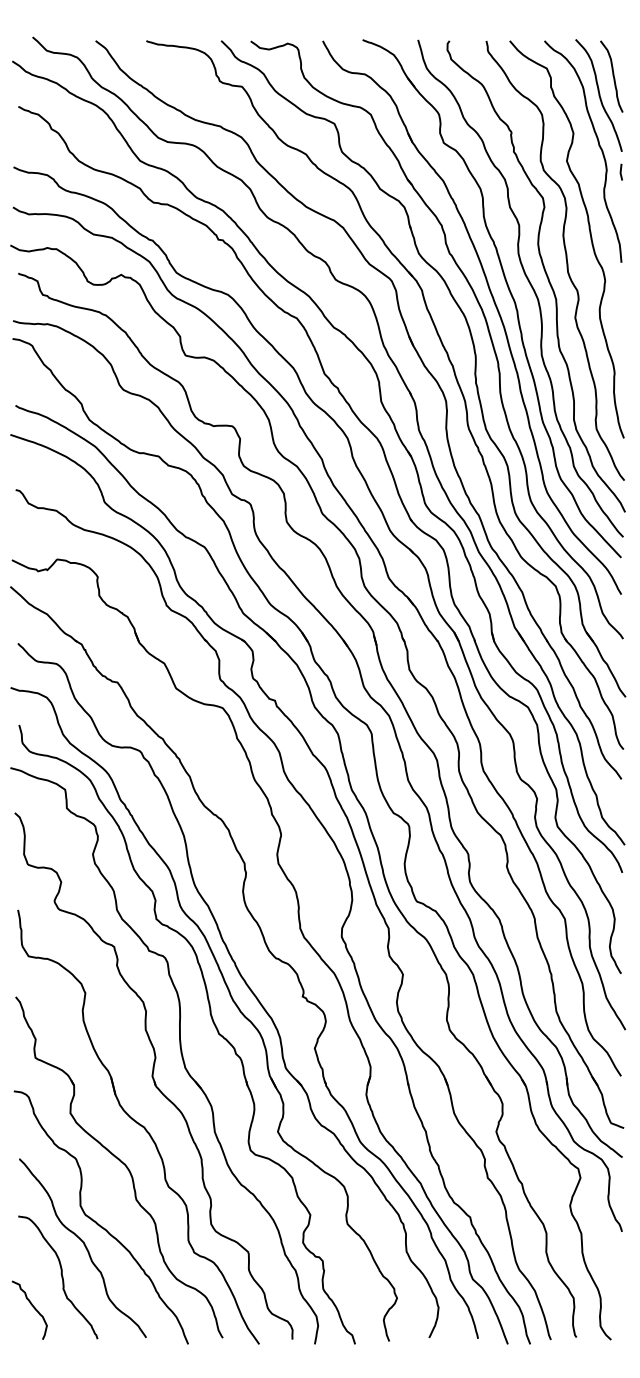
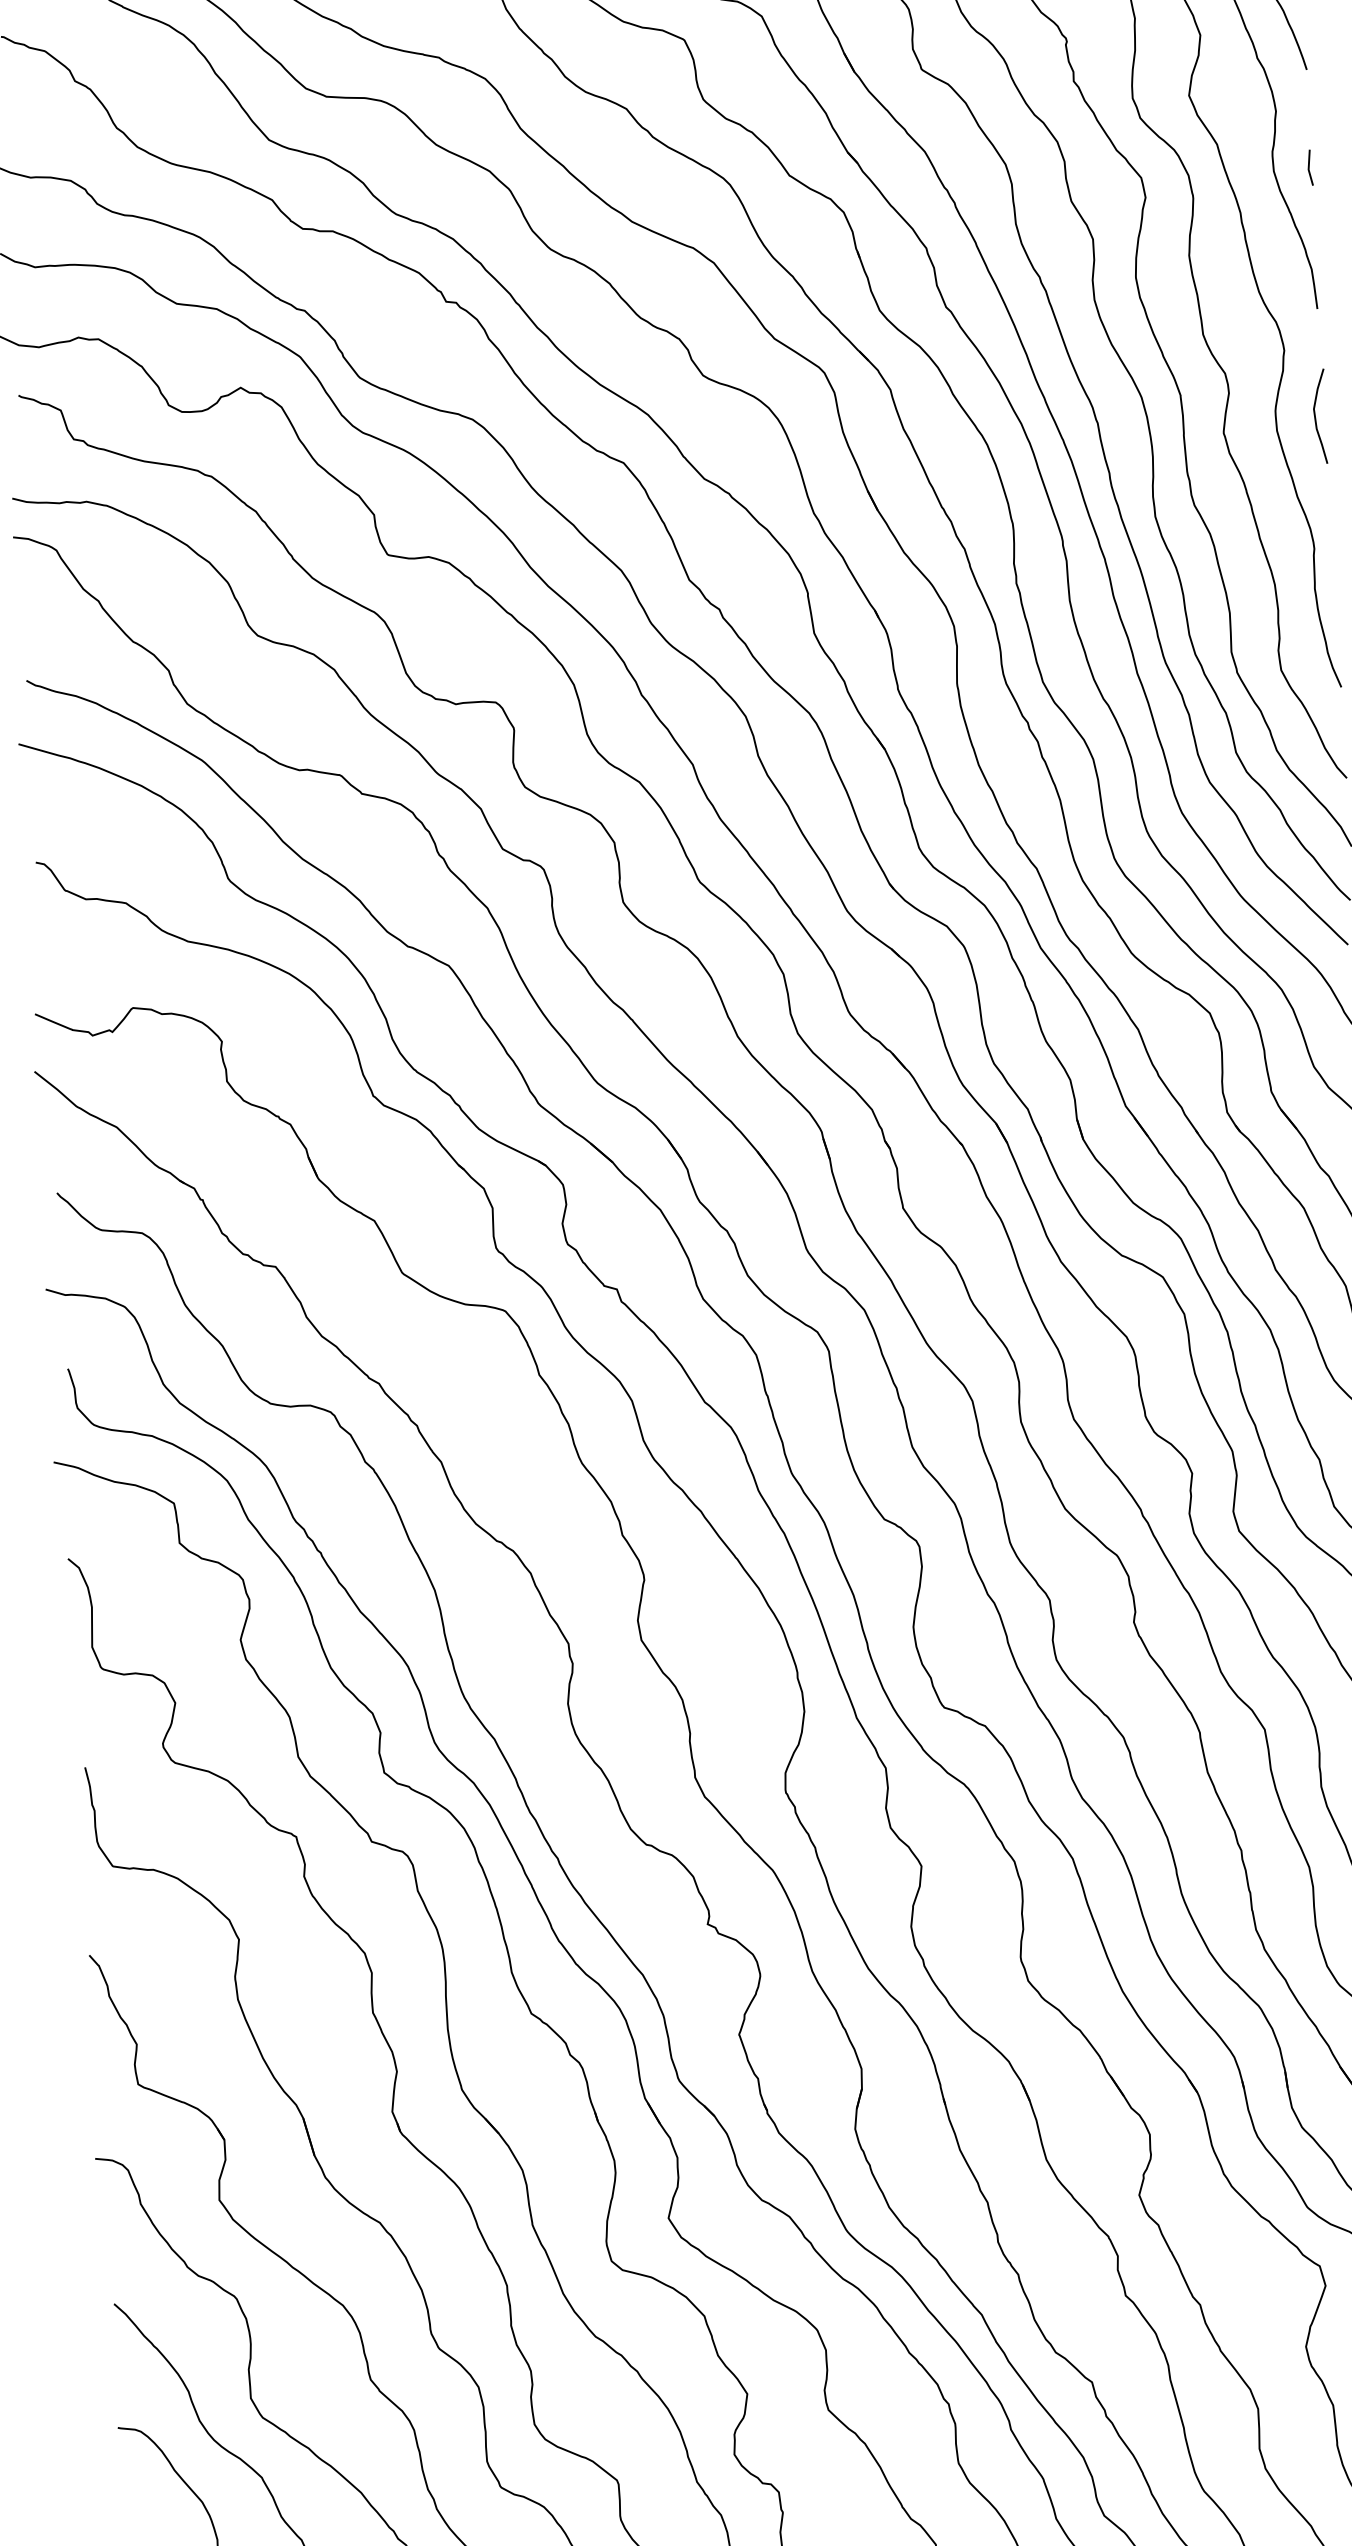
line: (620, 171) -> (1308, 166), moved
curve: (618, 312) -> (1316, 416), added

